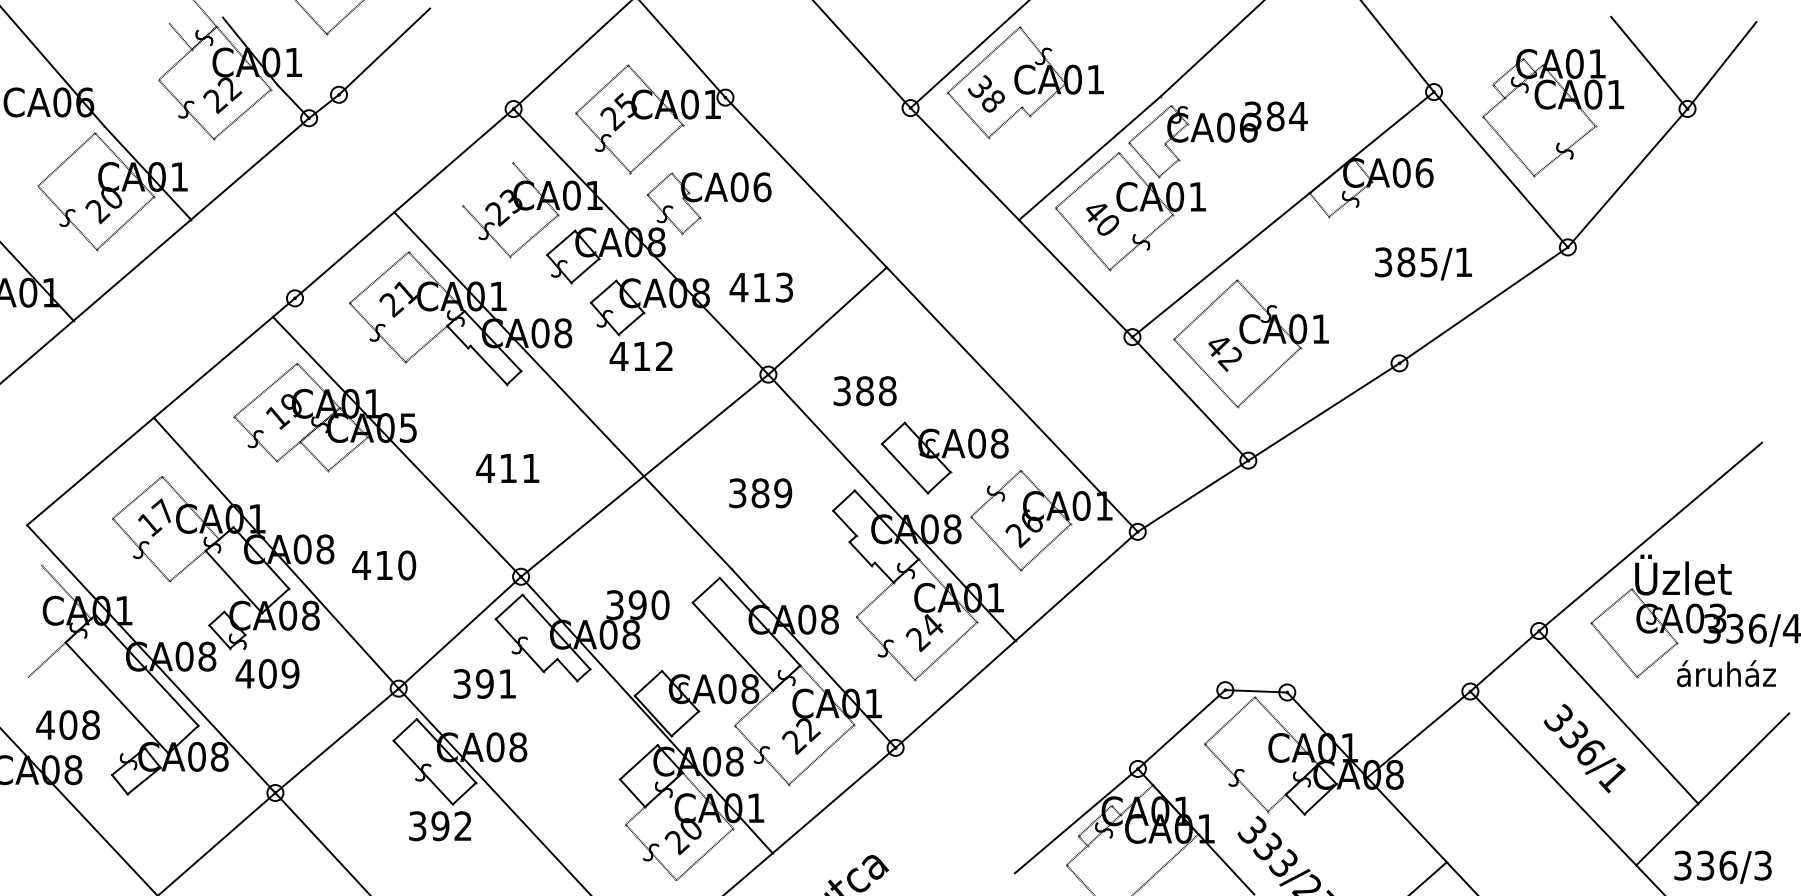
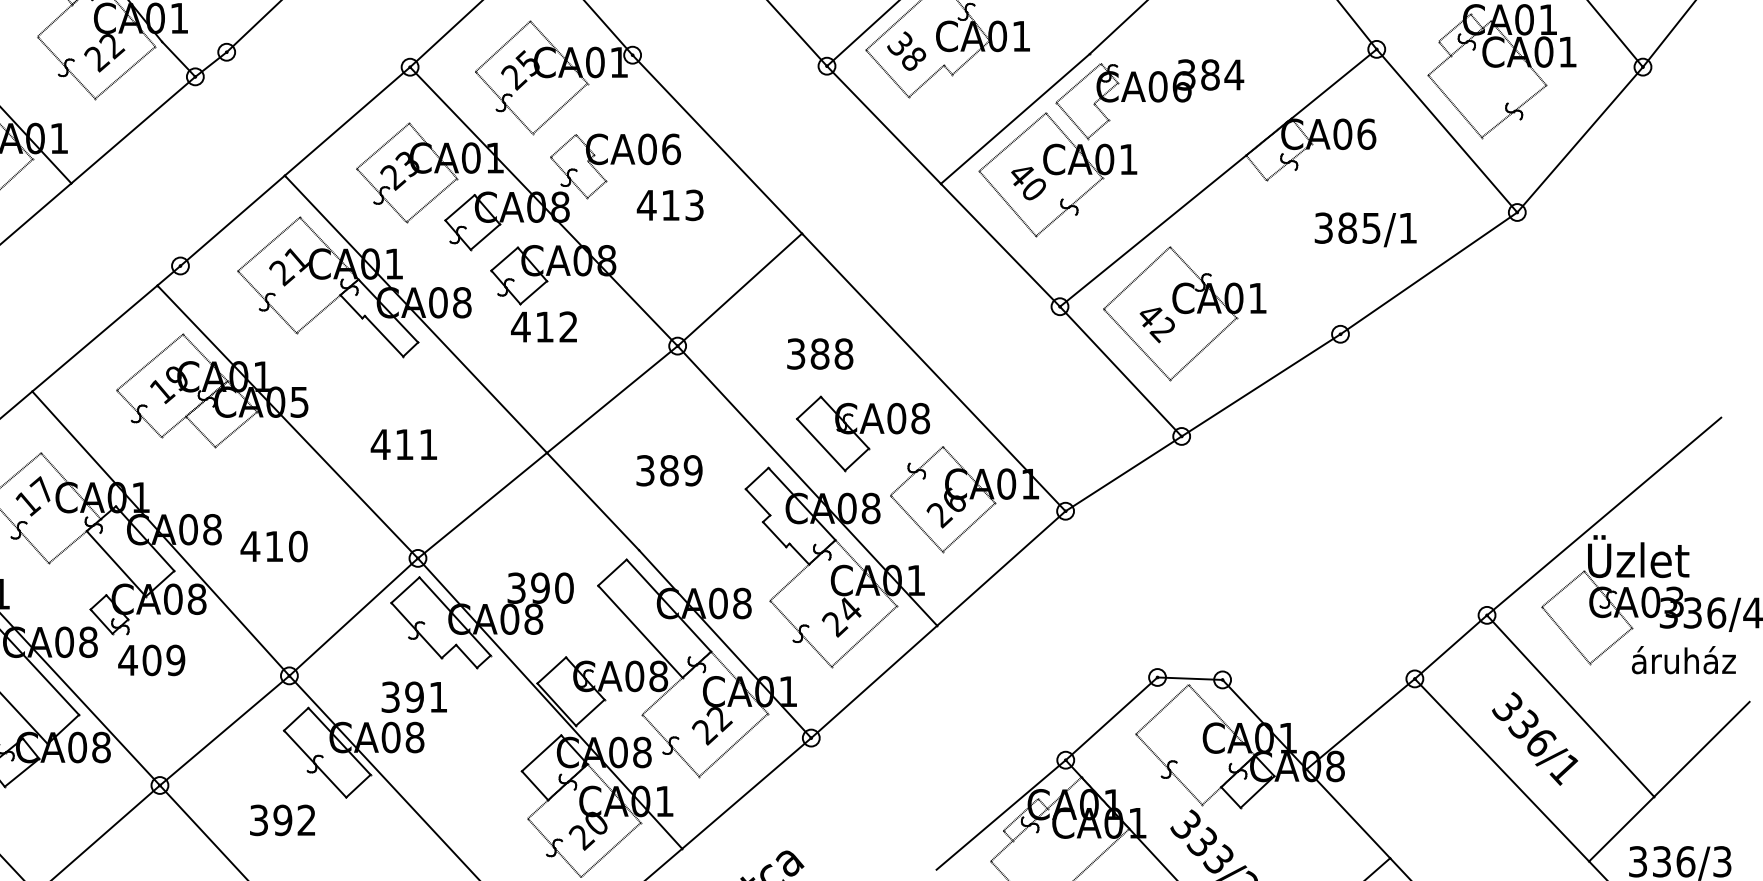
line: (487, 183) -> (382, 145), added
text: (760, 287) -> (669, 205), moved
text: (864, 391) -> (819, 354), moved
text: (484, 683) -> (414, 696), moved
text: (440, 826) -> (282, 820), moved

